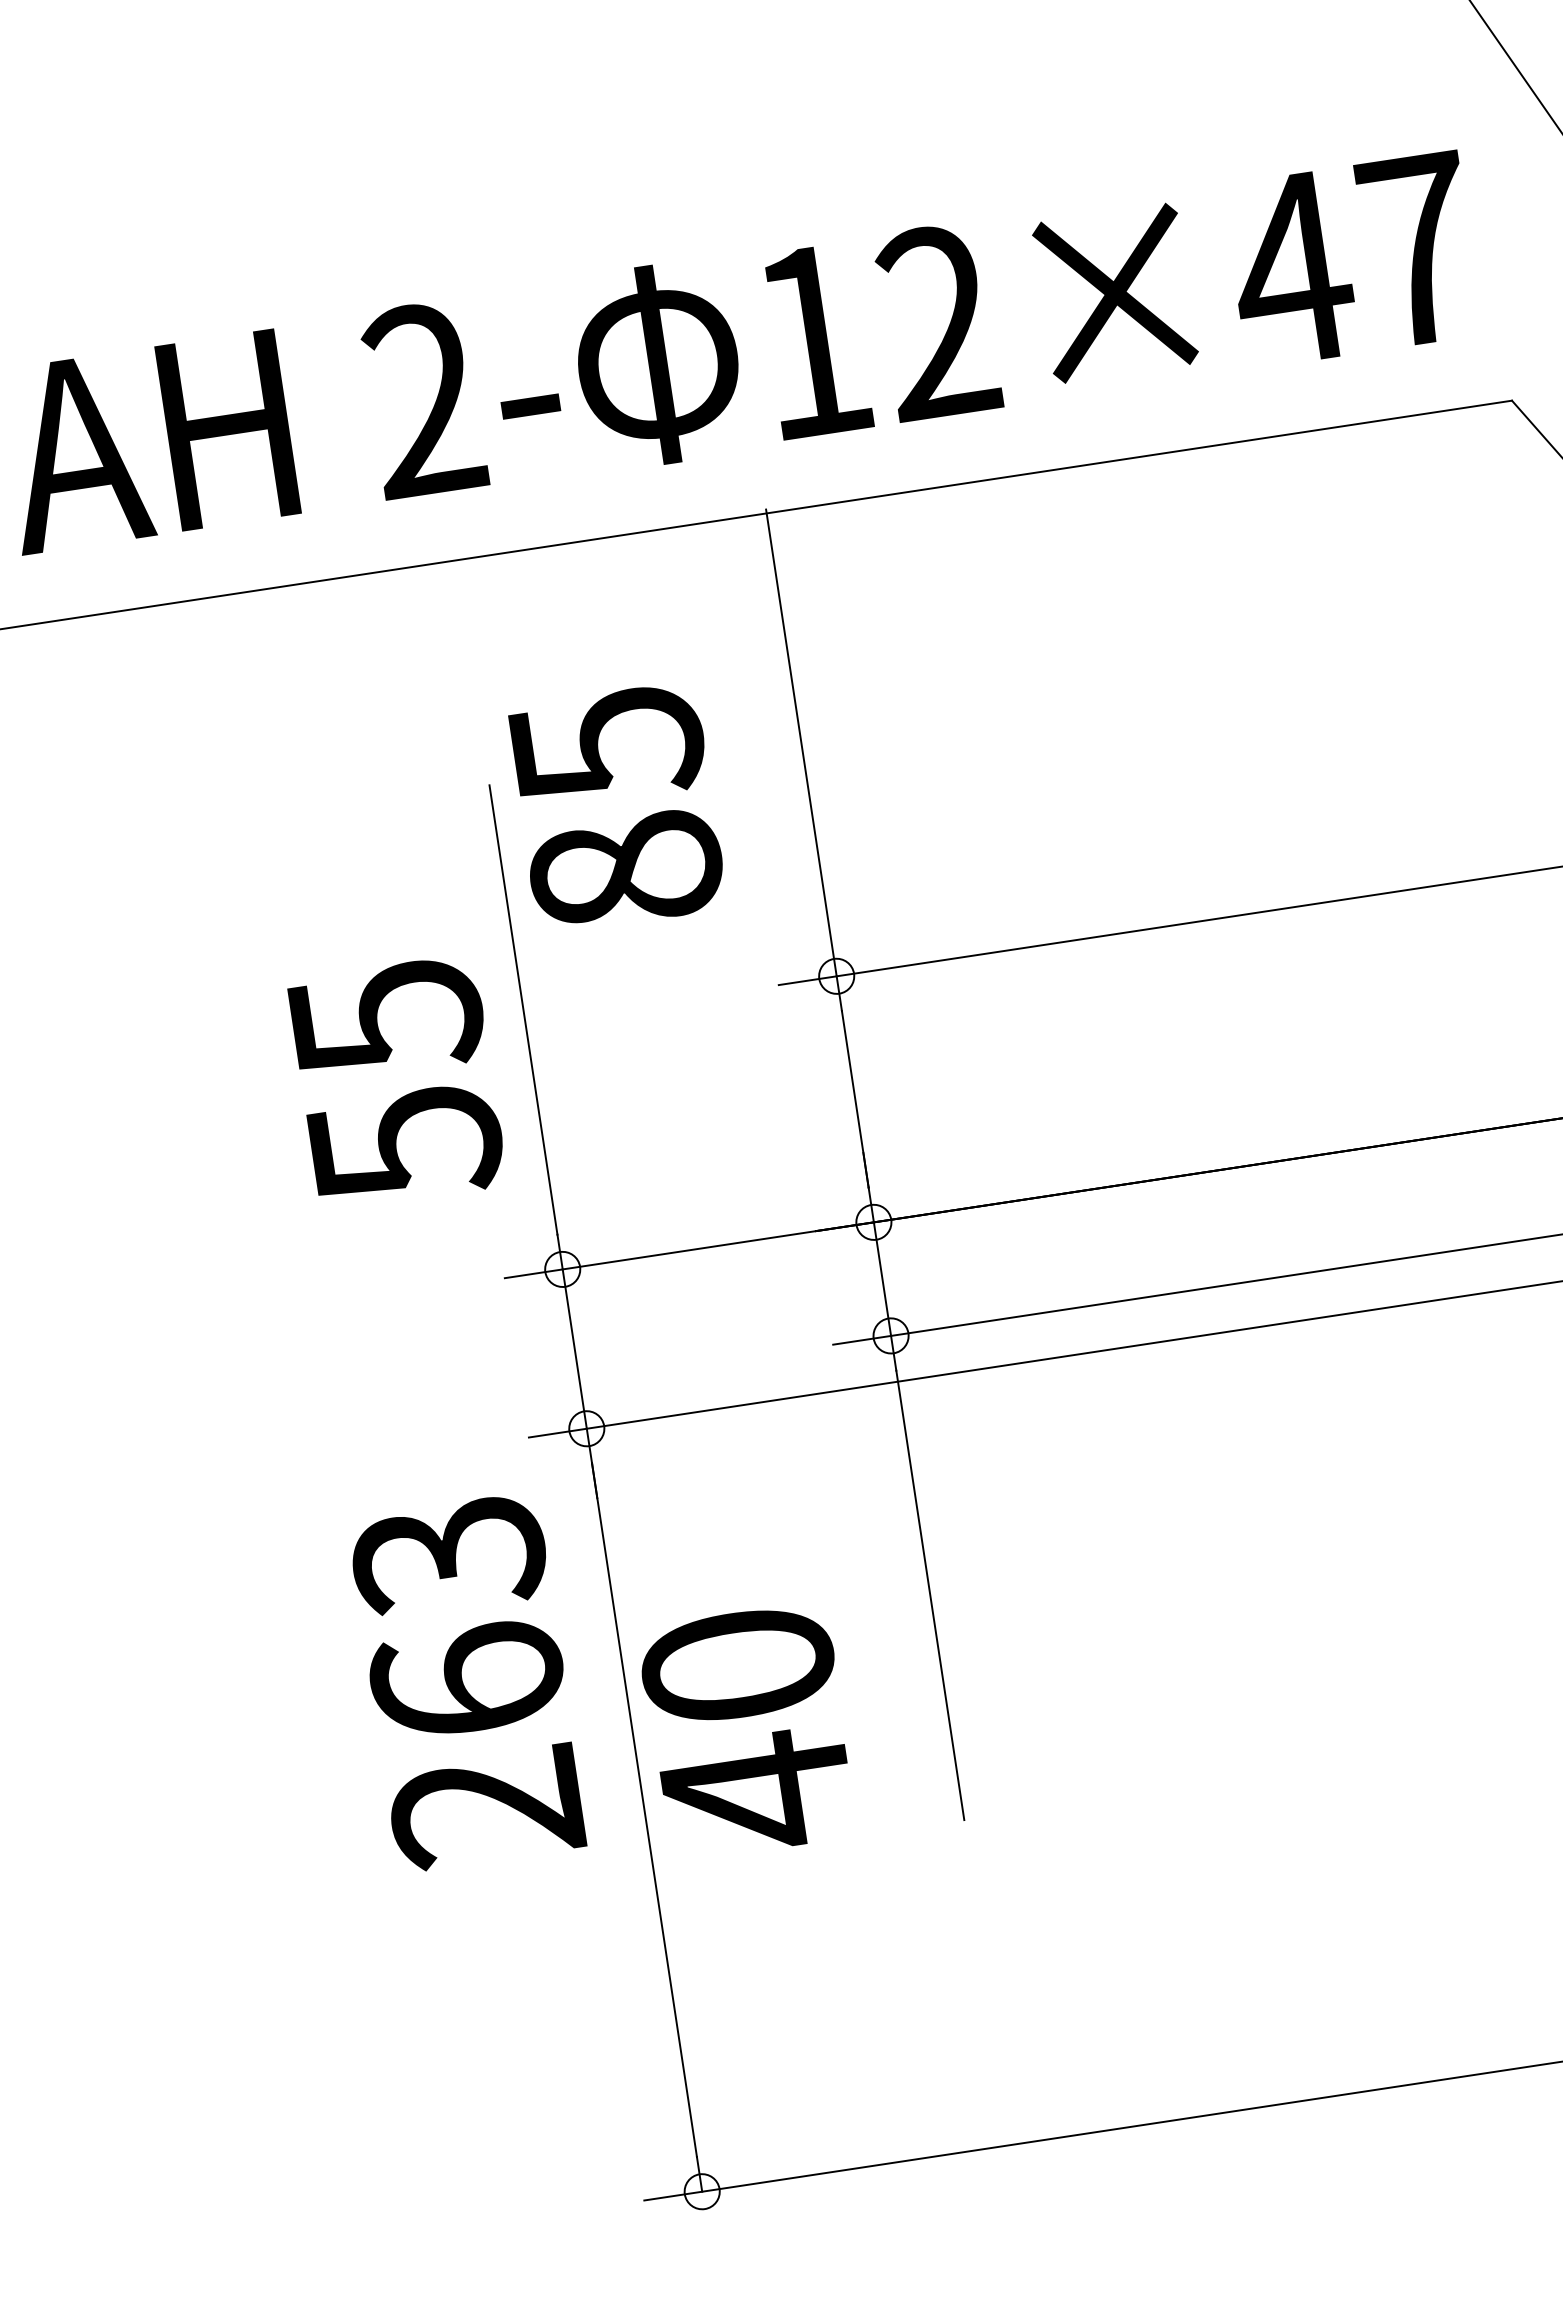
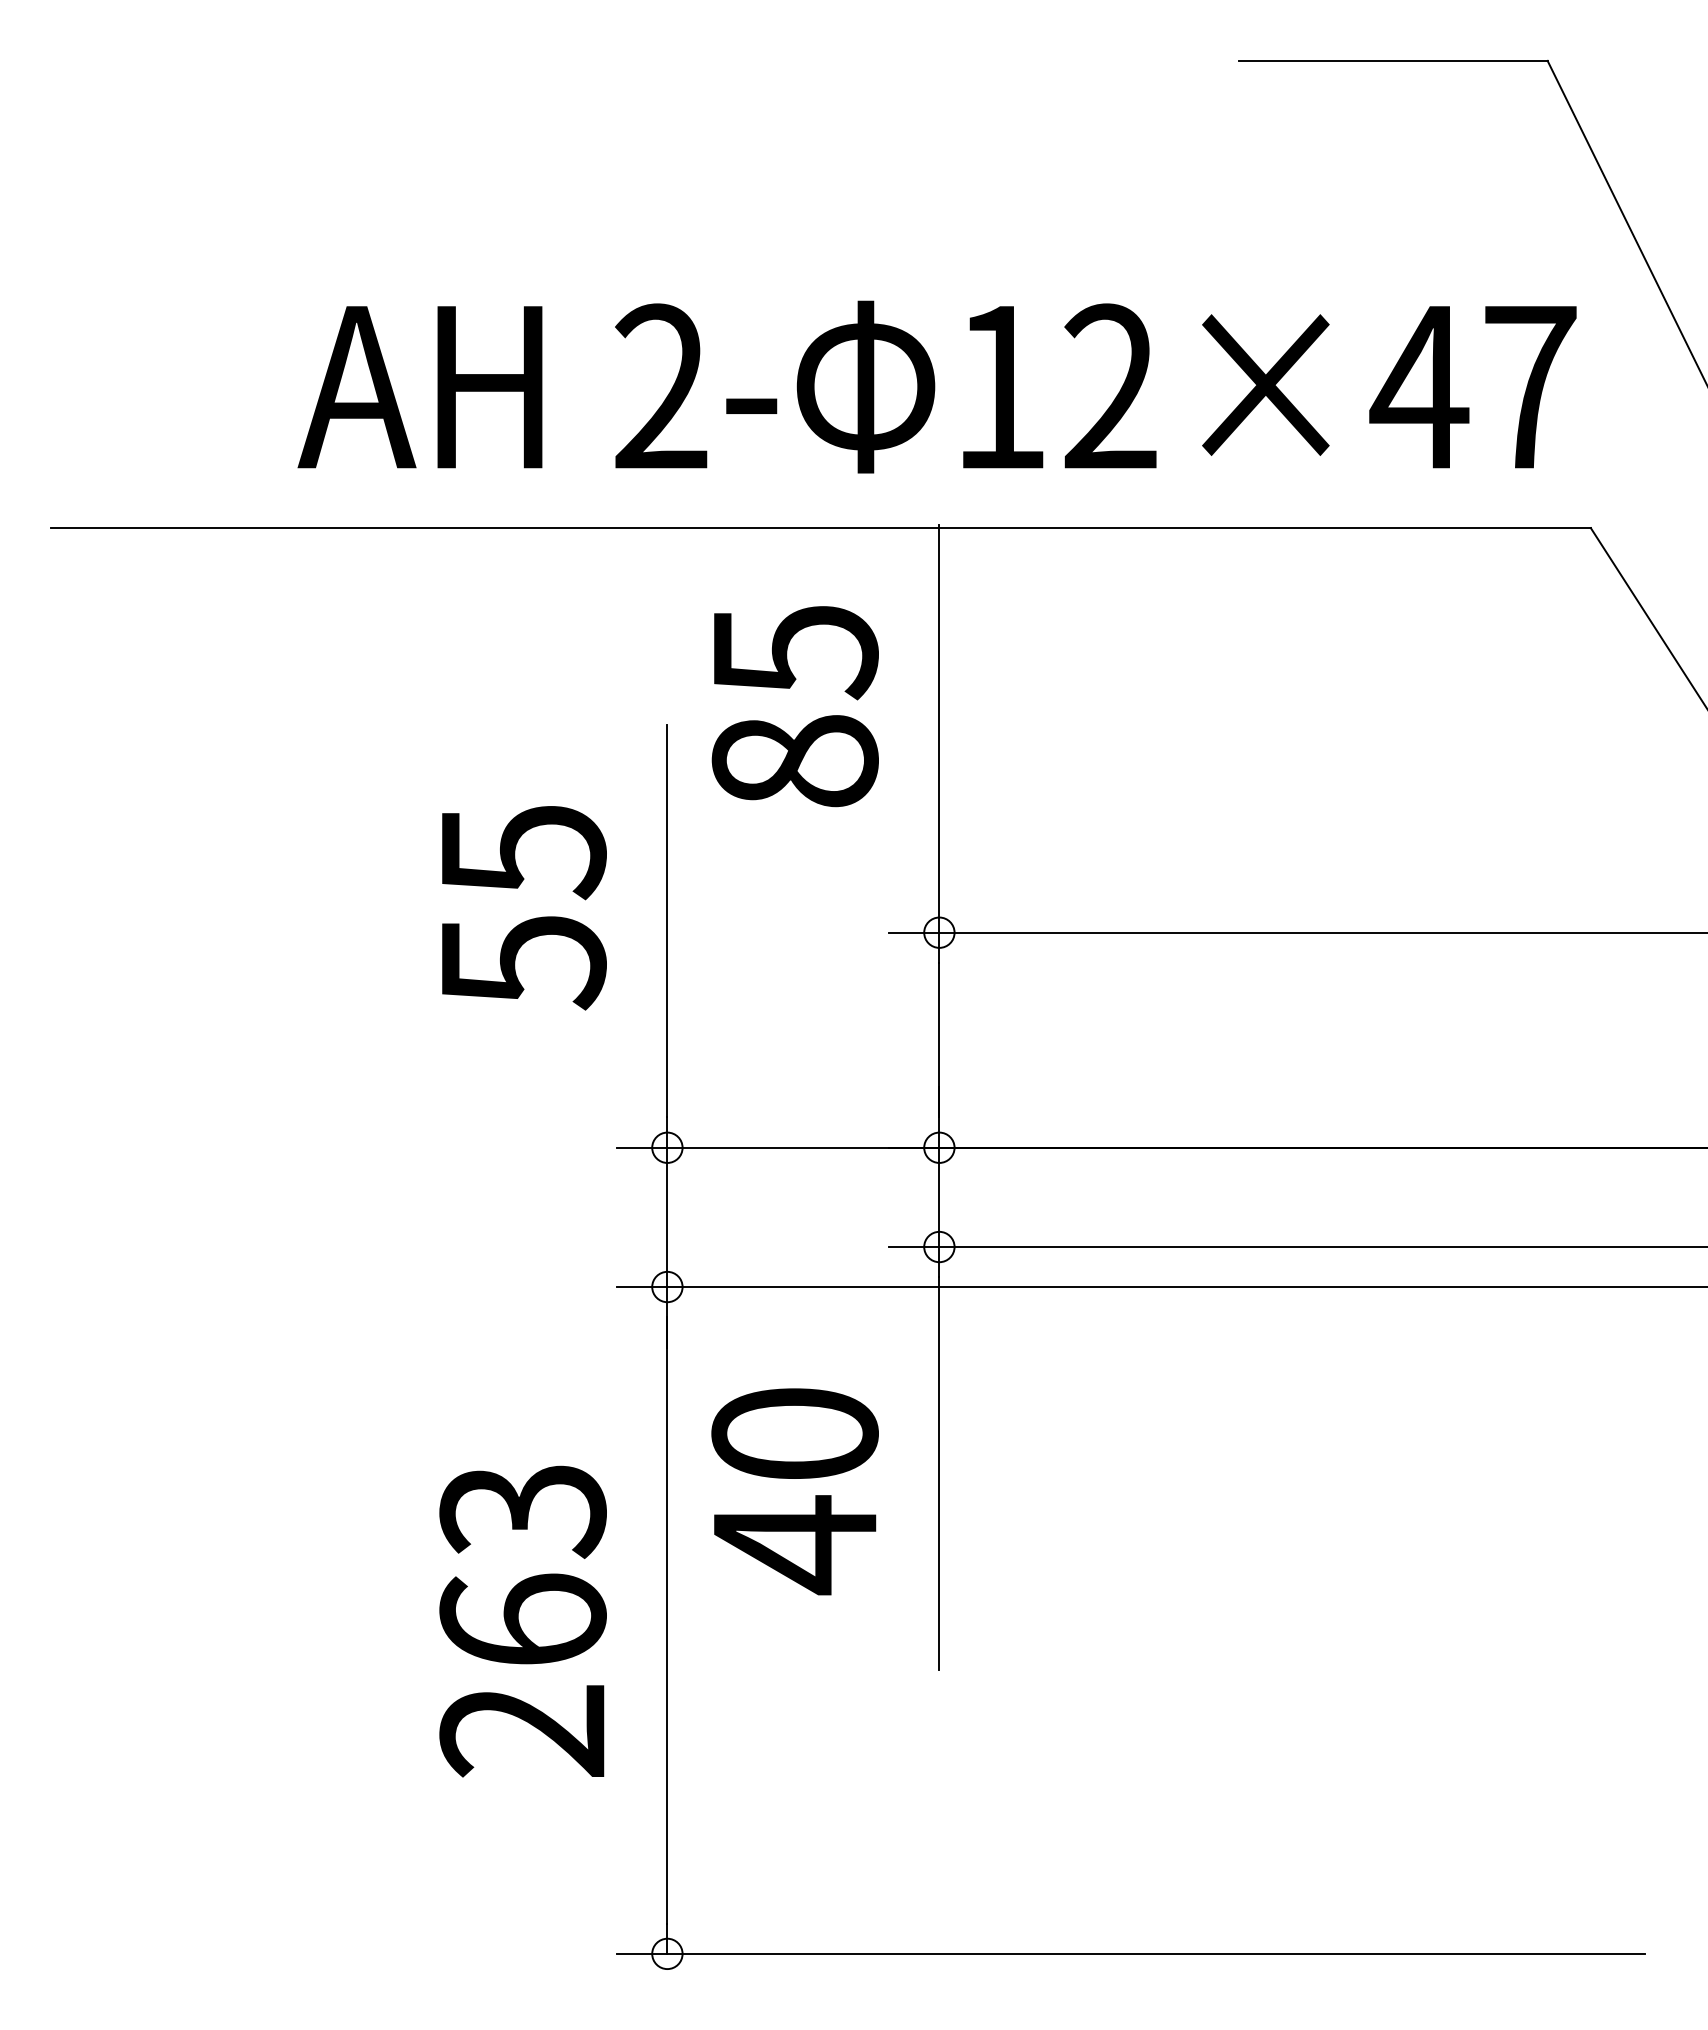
text: (615, 808) -> (794, 706), moved
text: (397, 1083) -> (524, 908), moved
text: (467, 1682) -> (522, 1621), moved
text: (747, 1731) -> (794, 1491), moved

